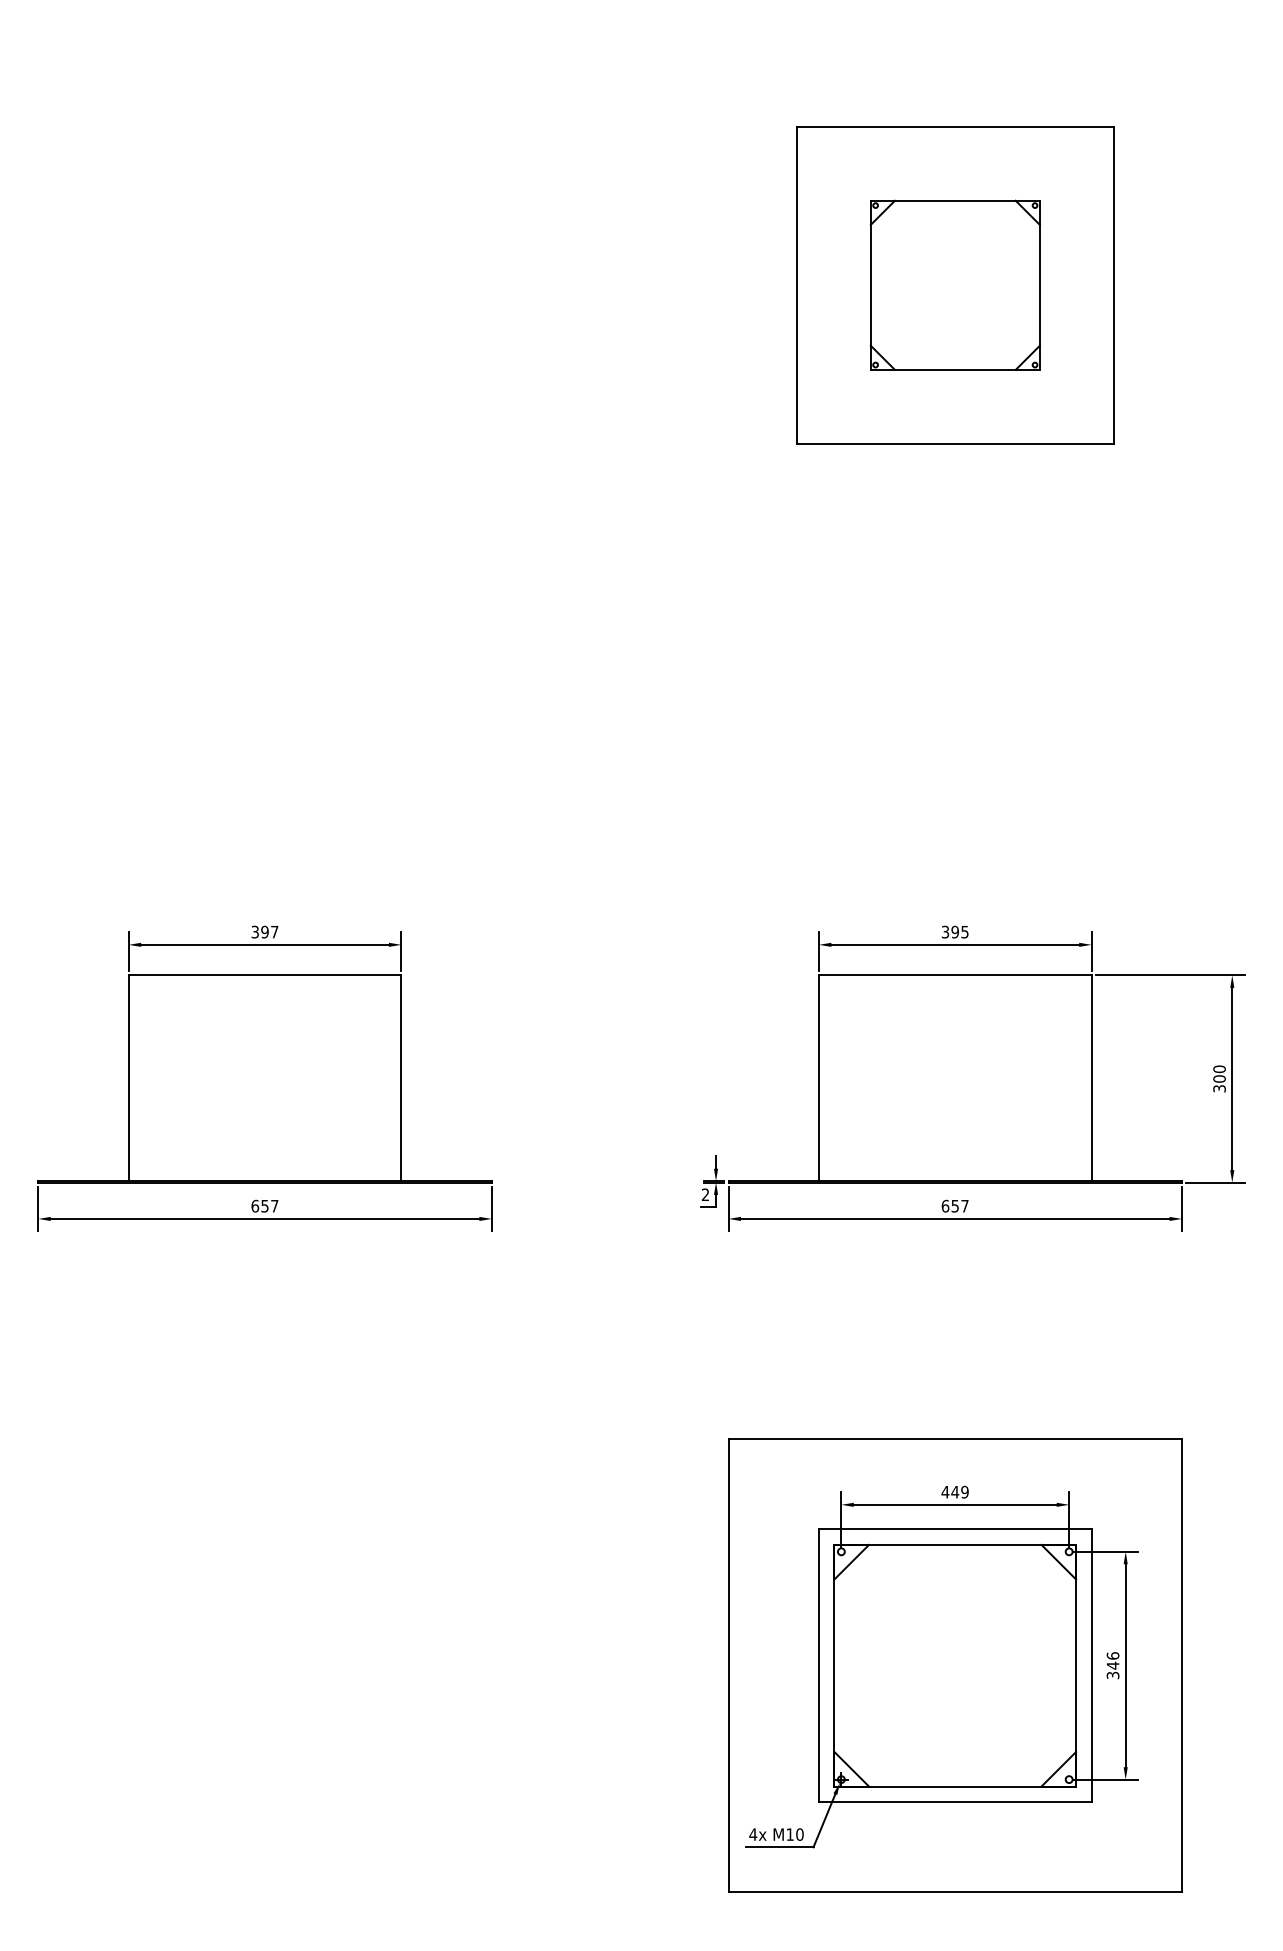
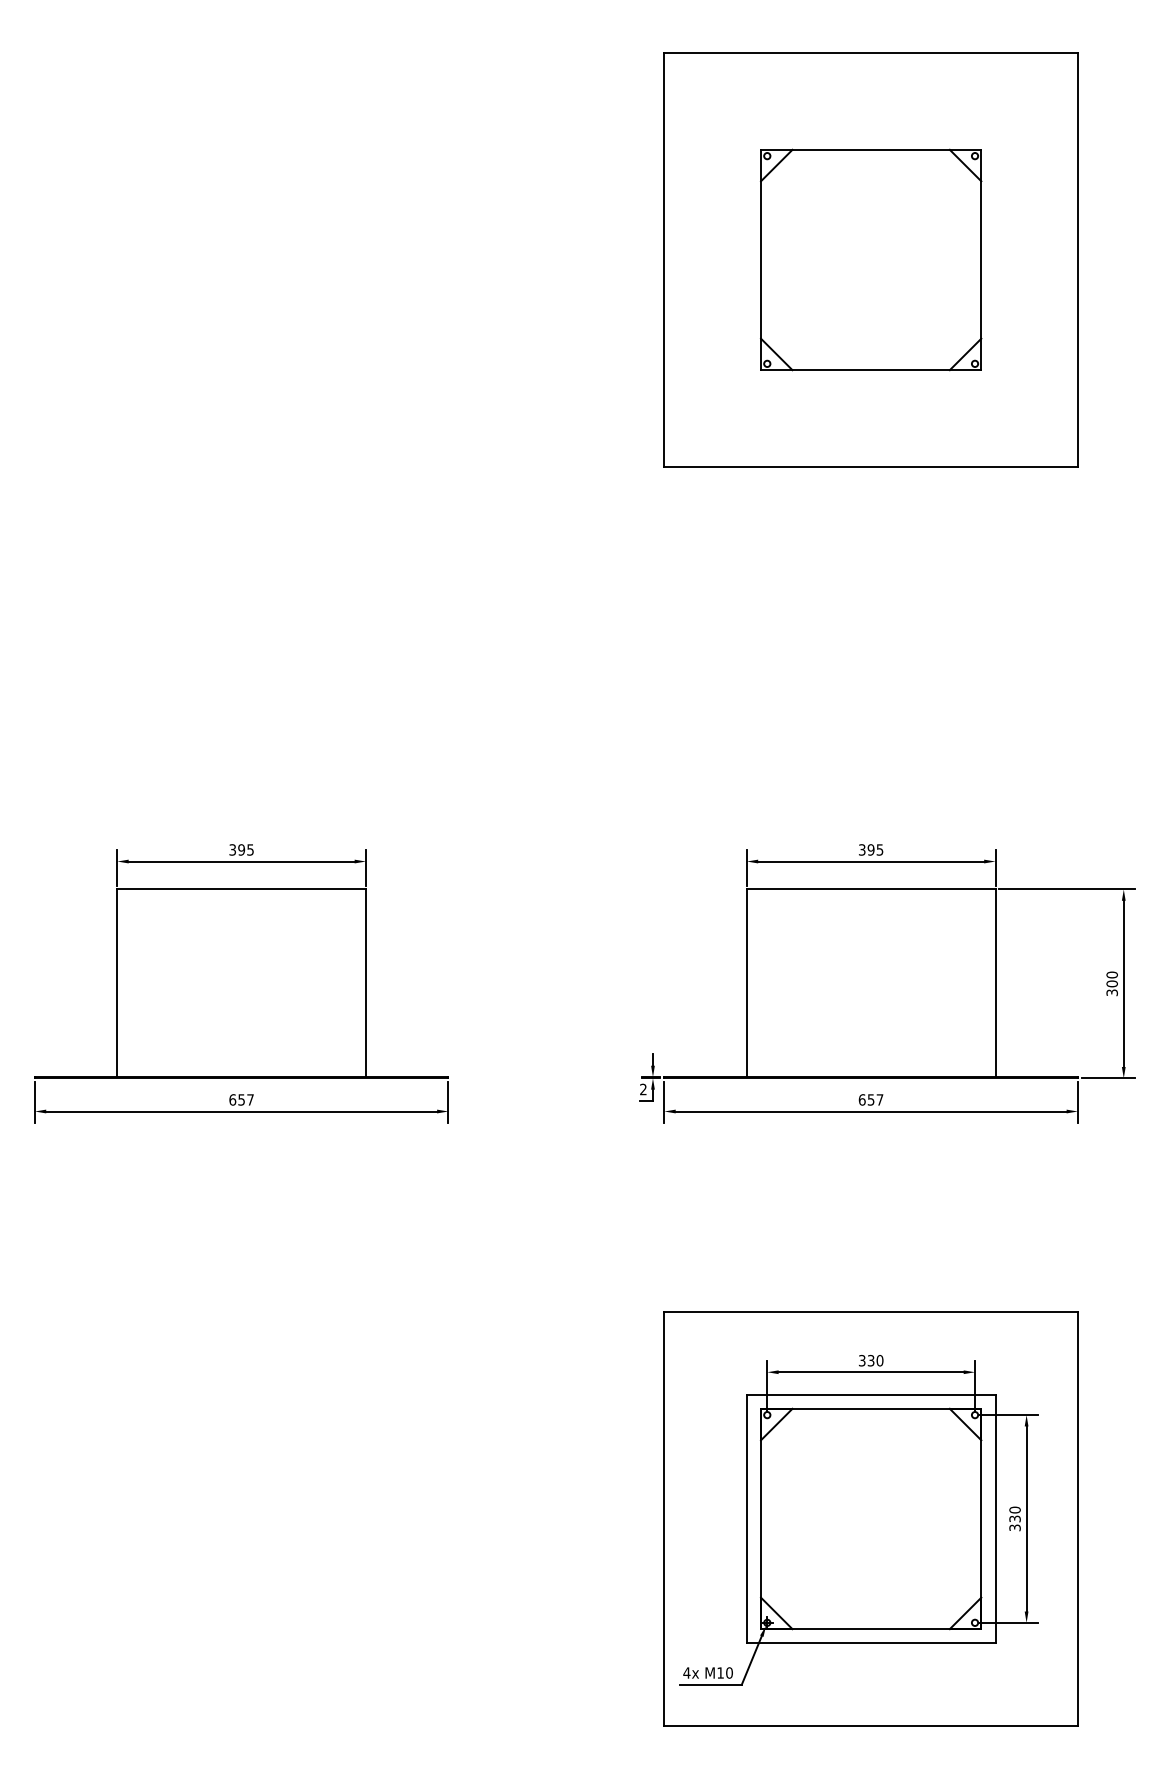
part: (955, 285) -> (871, 260), size x1.43
text: (274, 932) -> (250, 850), 397 -> 395
text: (954, 1491) -> (870, 1360), 449 -> 330
text: (1112, 1660) -> (1014, 1514), 346 -> 330

